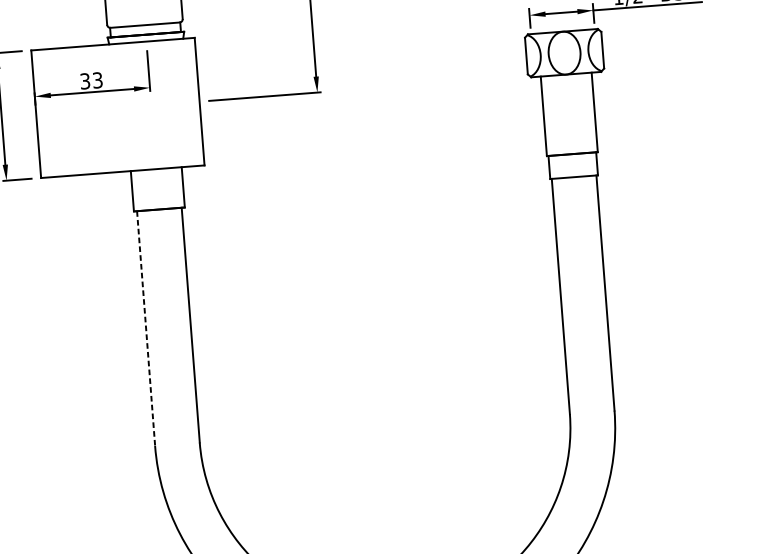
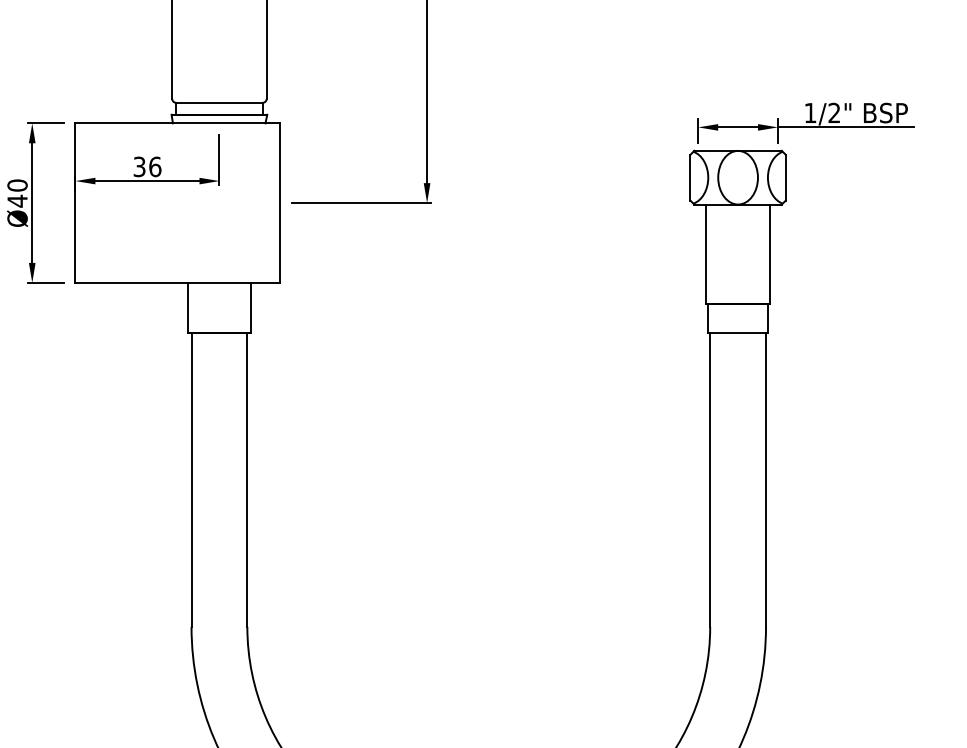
text: (97, 80) -> (155, 166), 33 -> 36
line: (146, 328) -> (191, 480), dashed -> solid

